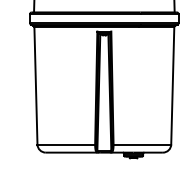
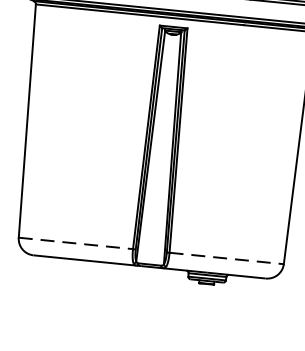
line: (66, 144) -> (76, 243), solid -> dashed
line: (142, 144) -> (226, 258), solid -> dashed

